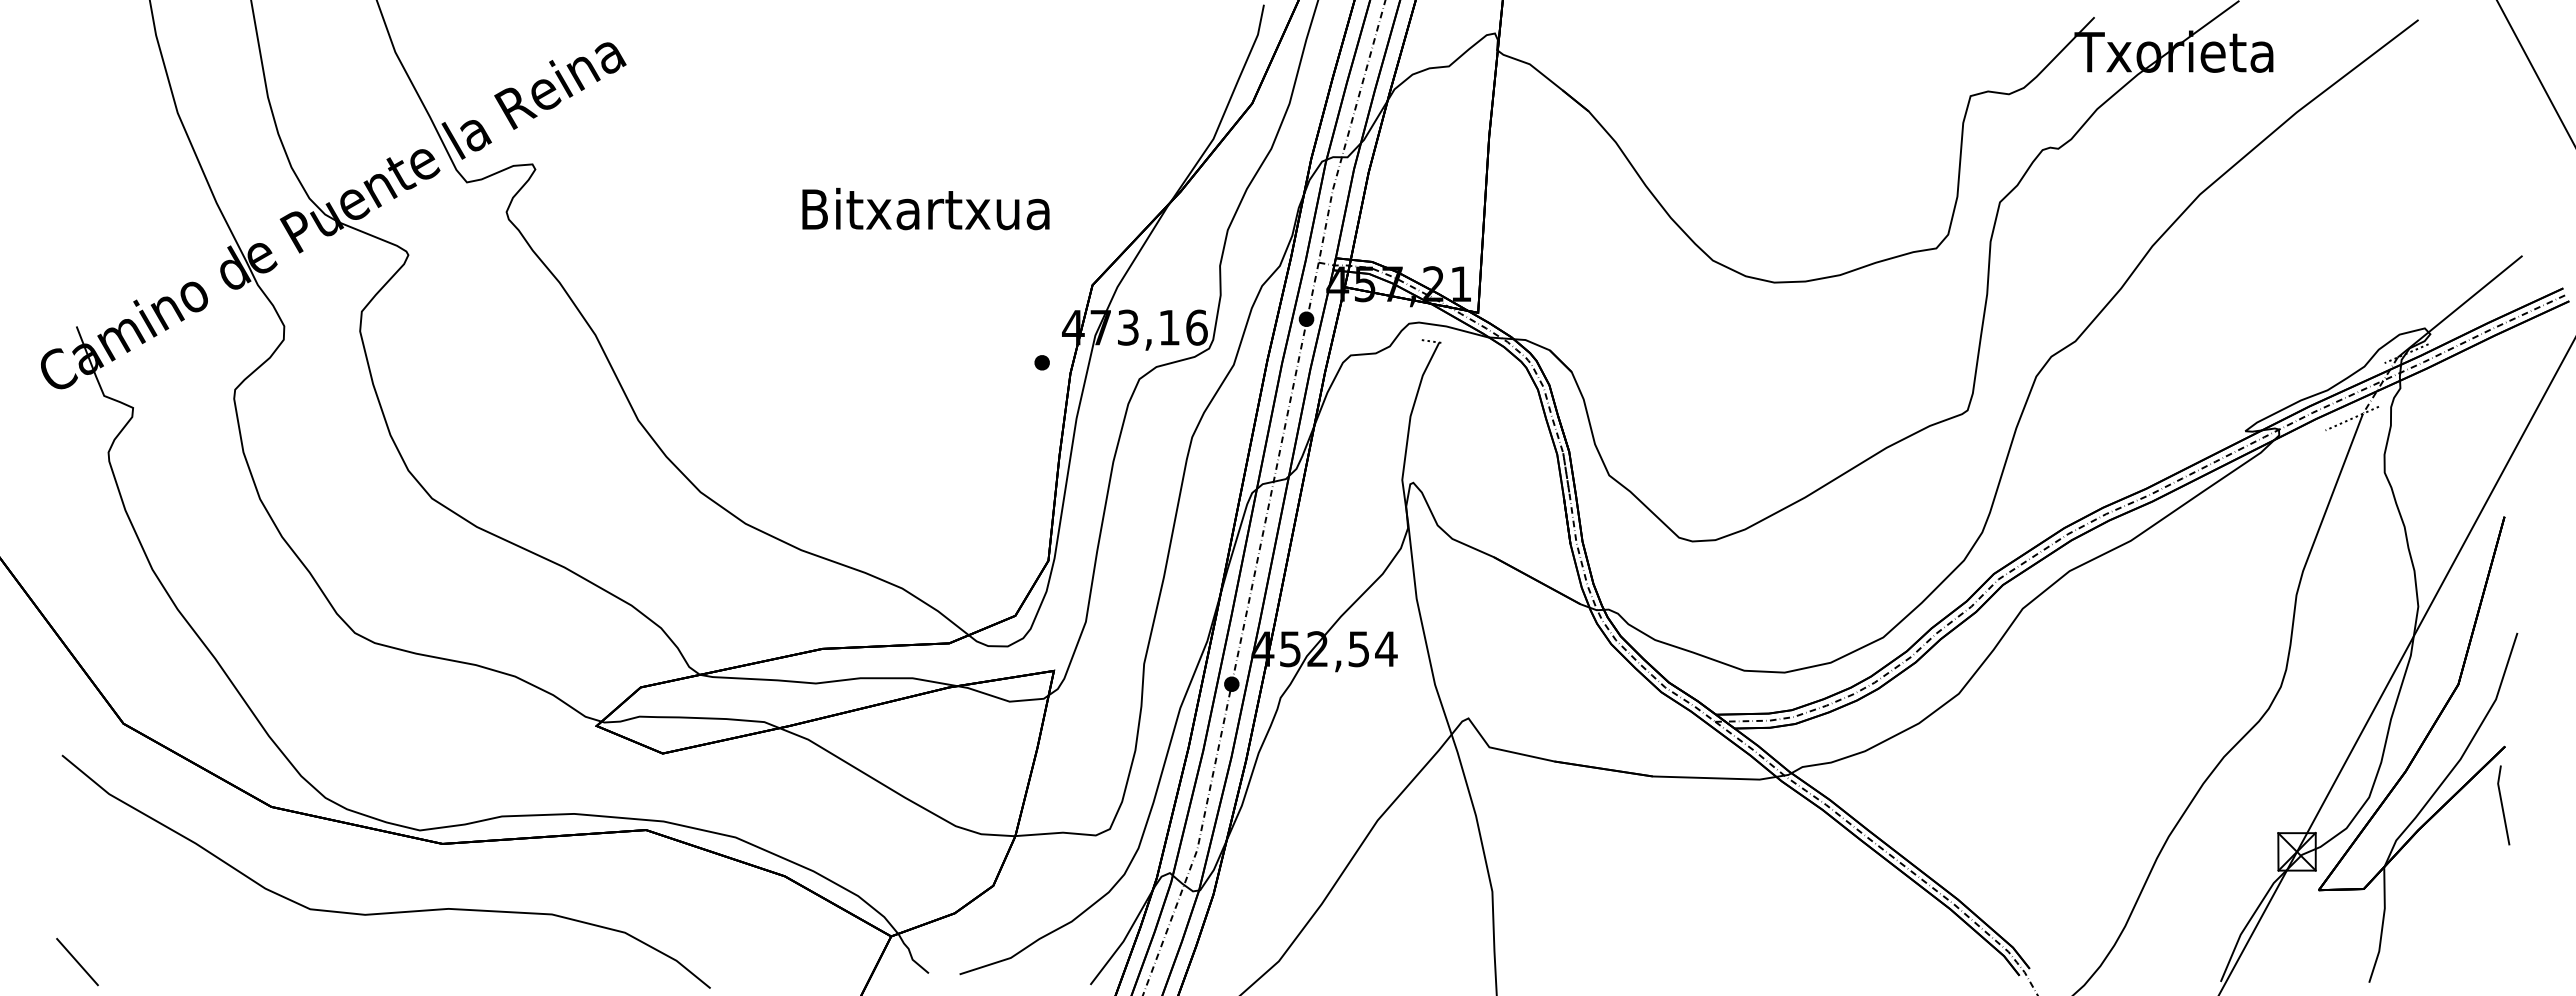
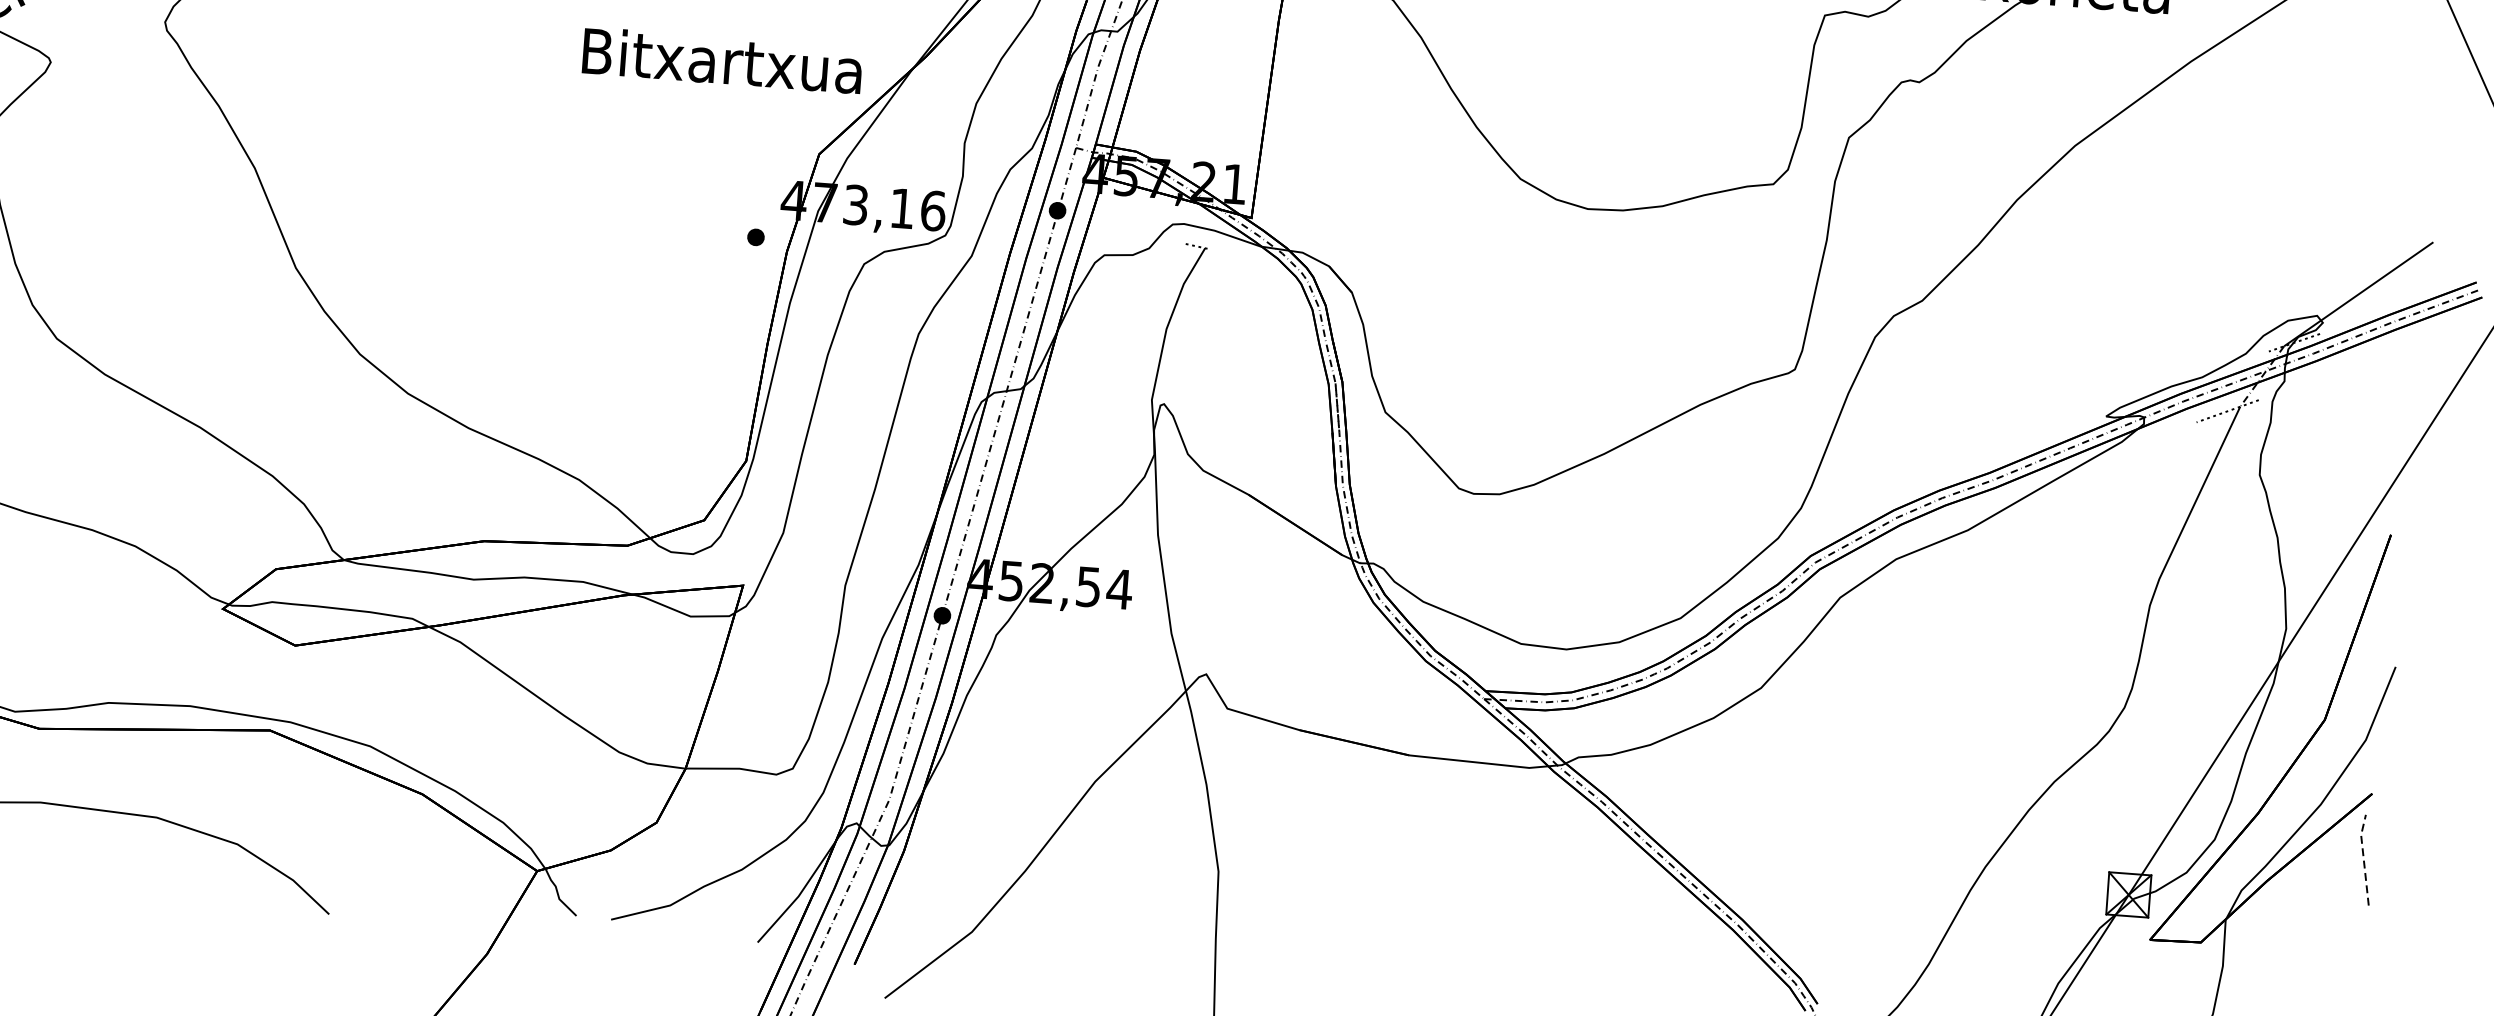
text: (925, 209) -> (721, 61), moved
line: (2501, 804) -> (2363, 858), solid -> dashed

